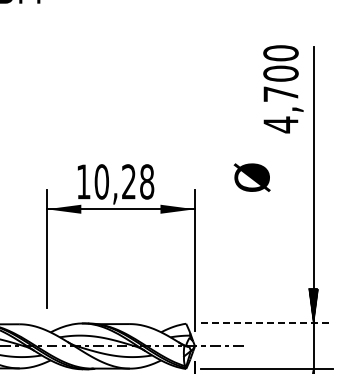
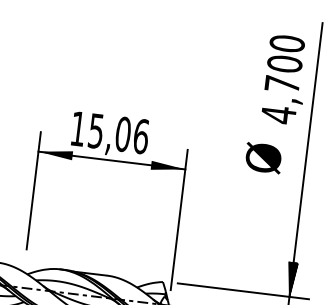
text: (283, 89) -> (285, 80), moved
text: (251, 177) -> (262, 157), moved
text: (124, 181) -> (118, 133), 10,28 -> 15,06
line: (267, 323) -> (243, 291), dashed -> solid

